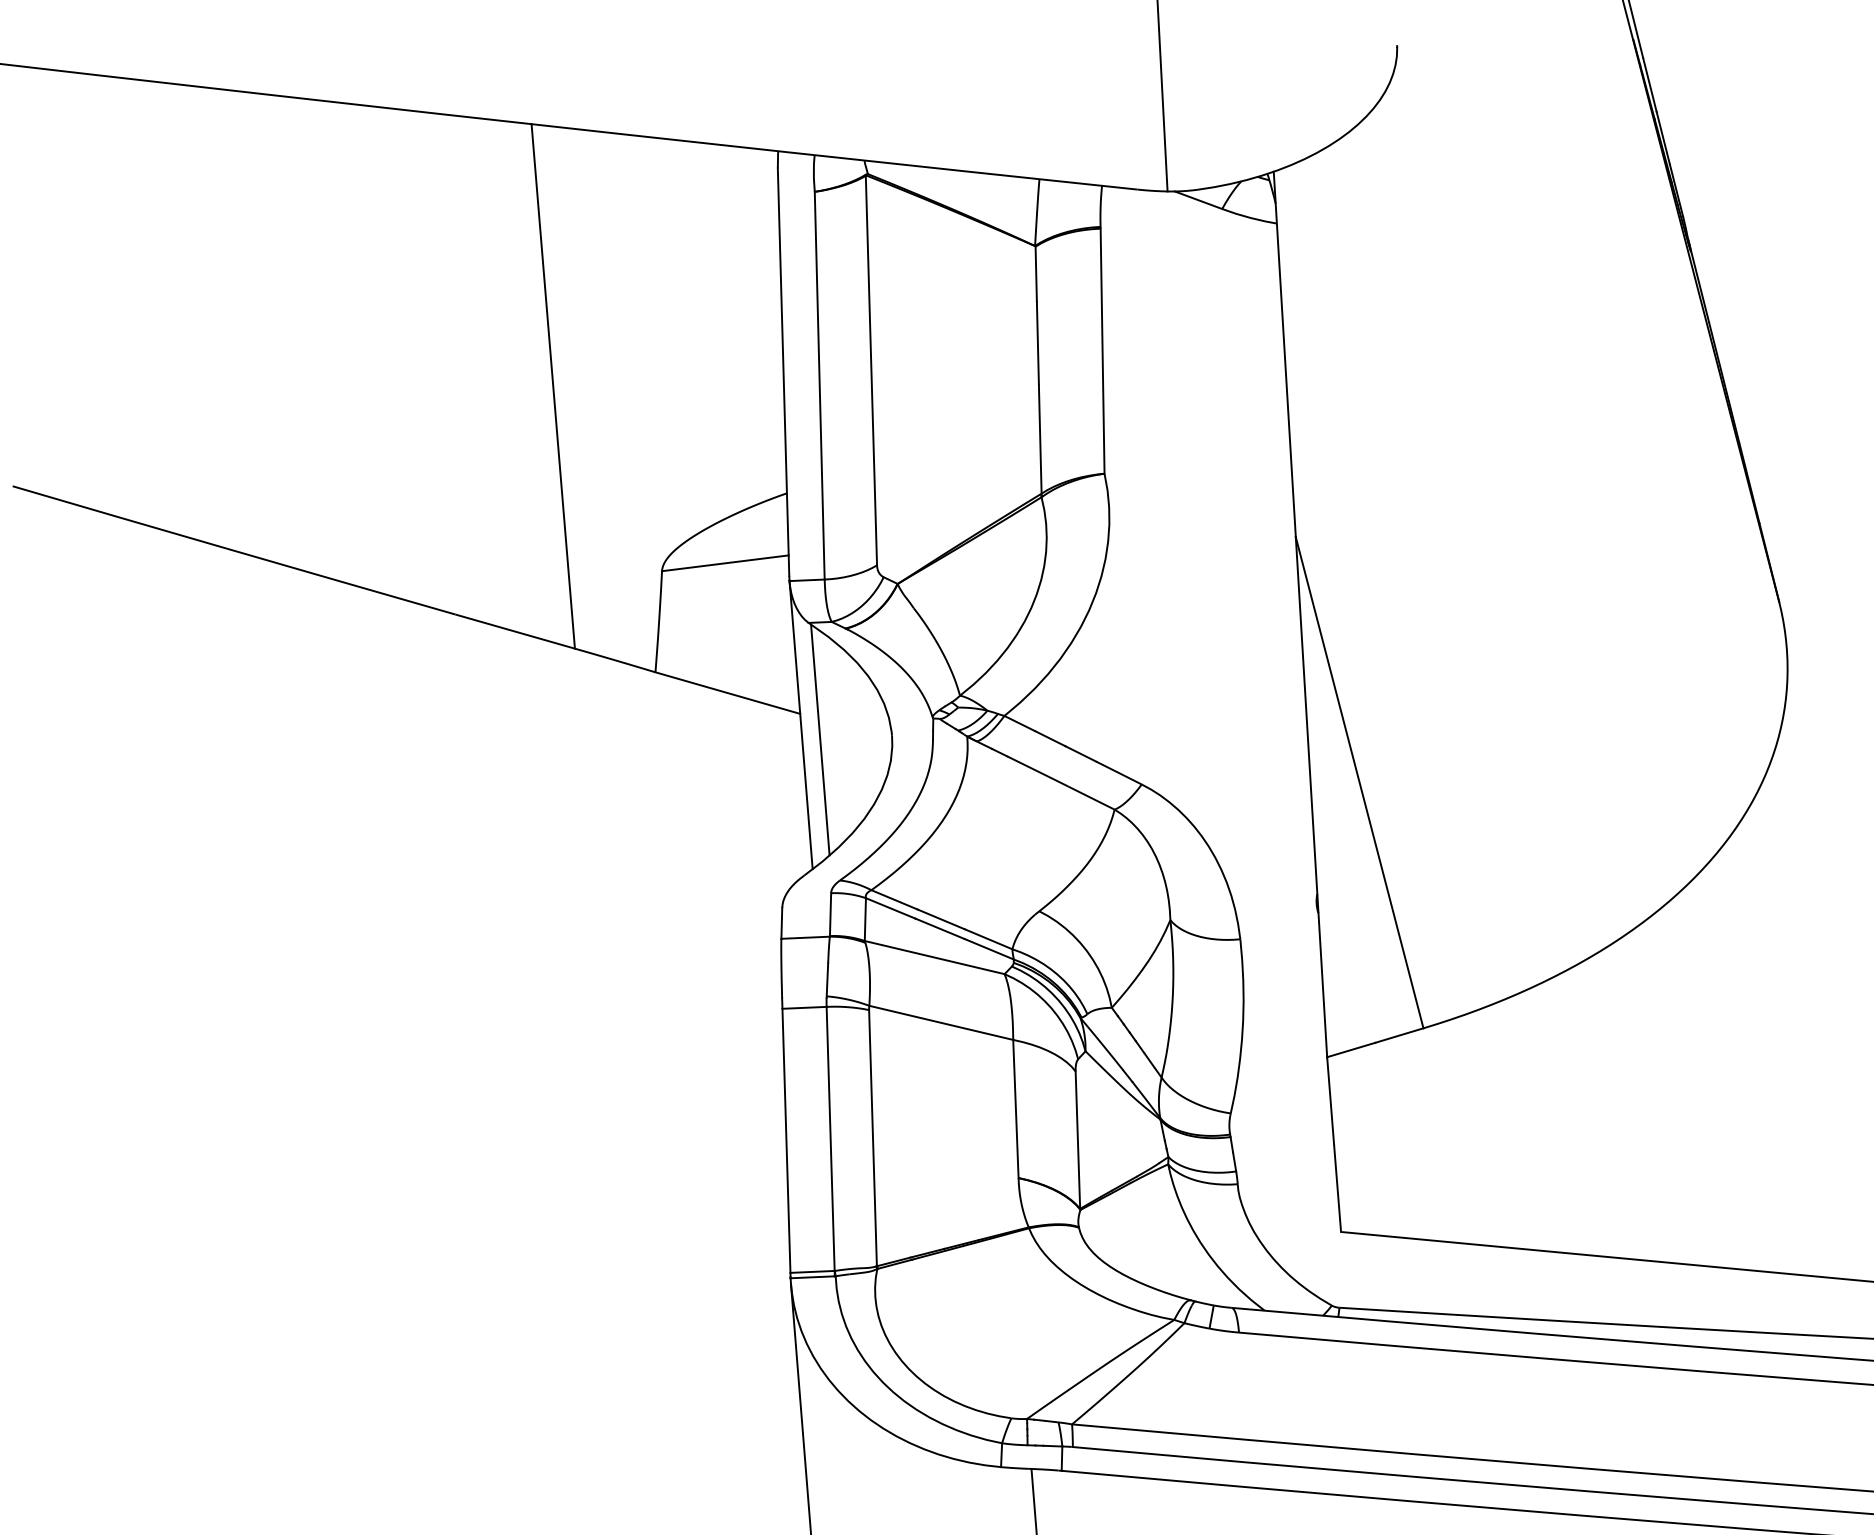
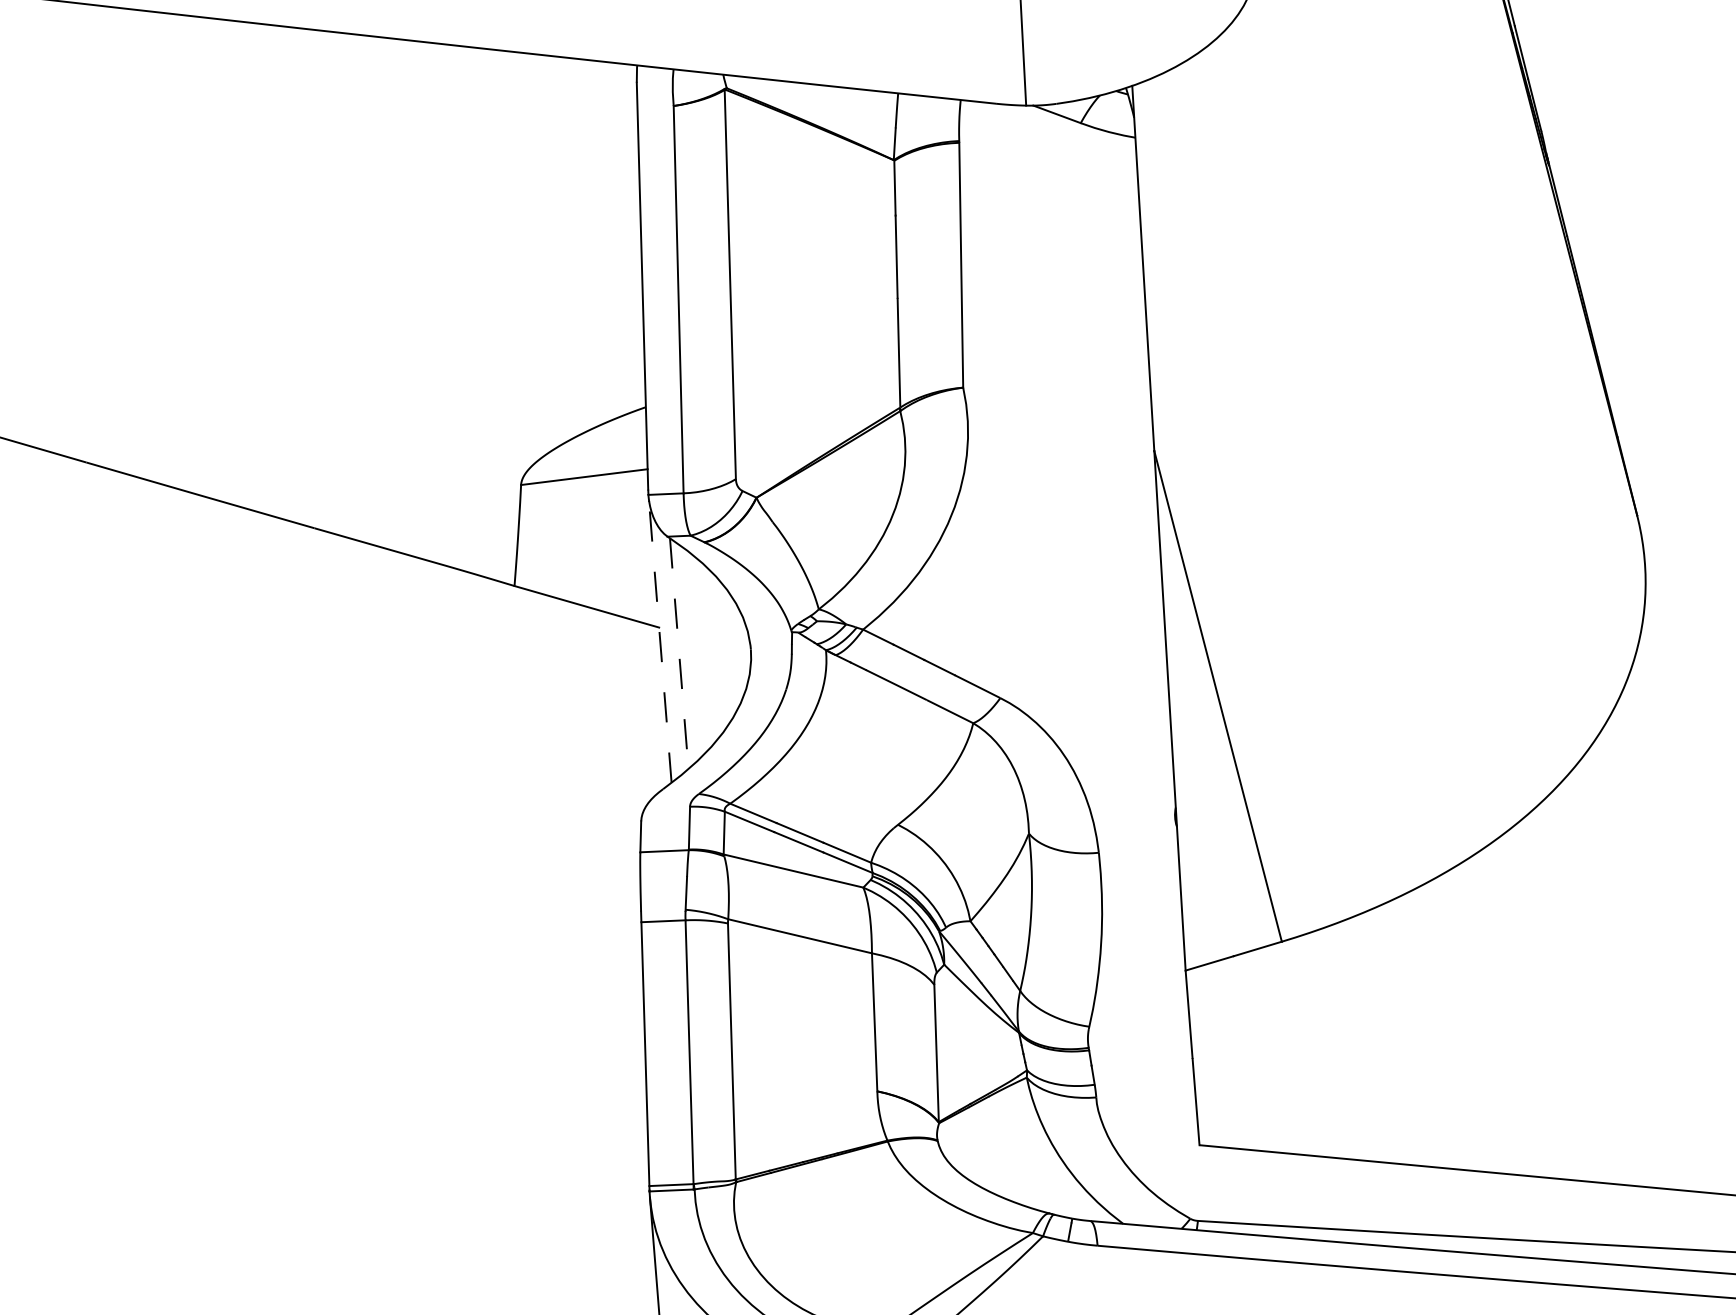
line: (552, 386) -> (411, 300), removed
line: (801, 724) -> (660, 638), solid -> dashed
line: (820, 739) -> (679, 653), solid -> dashed

